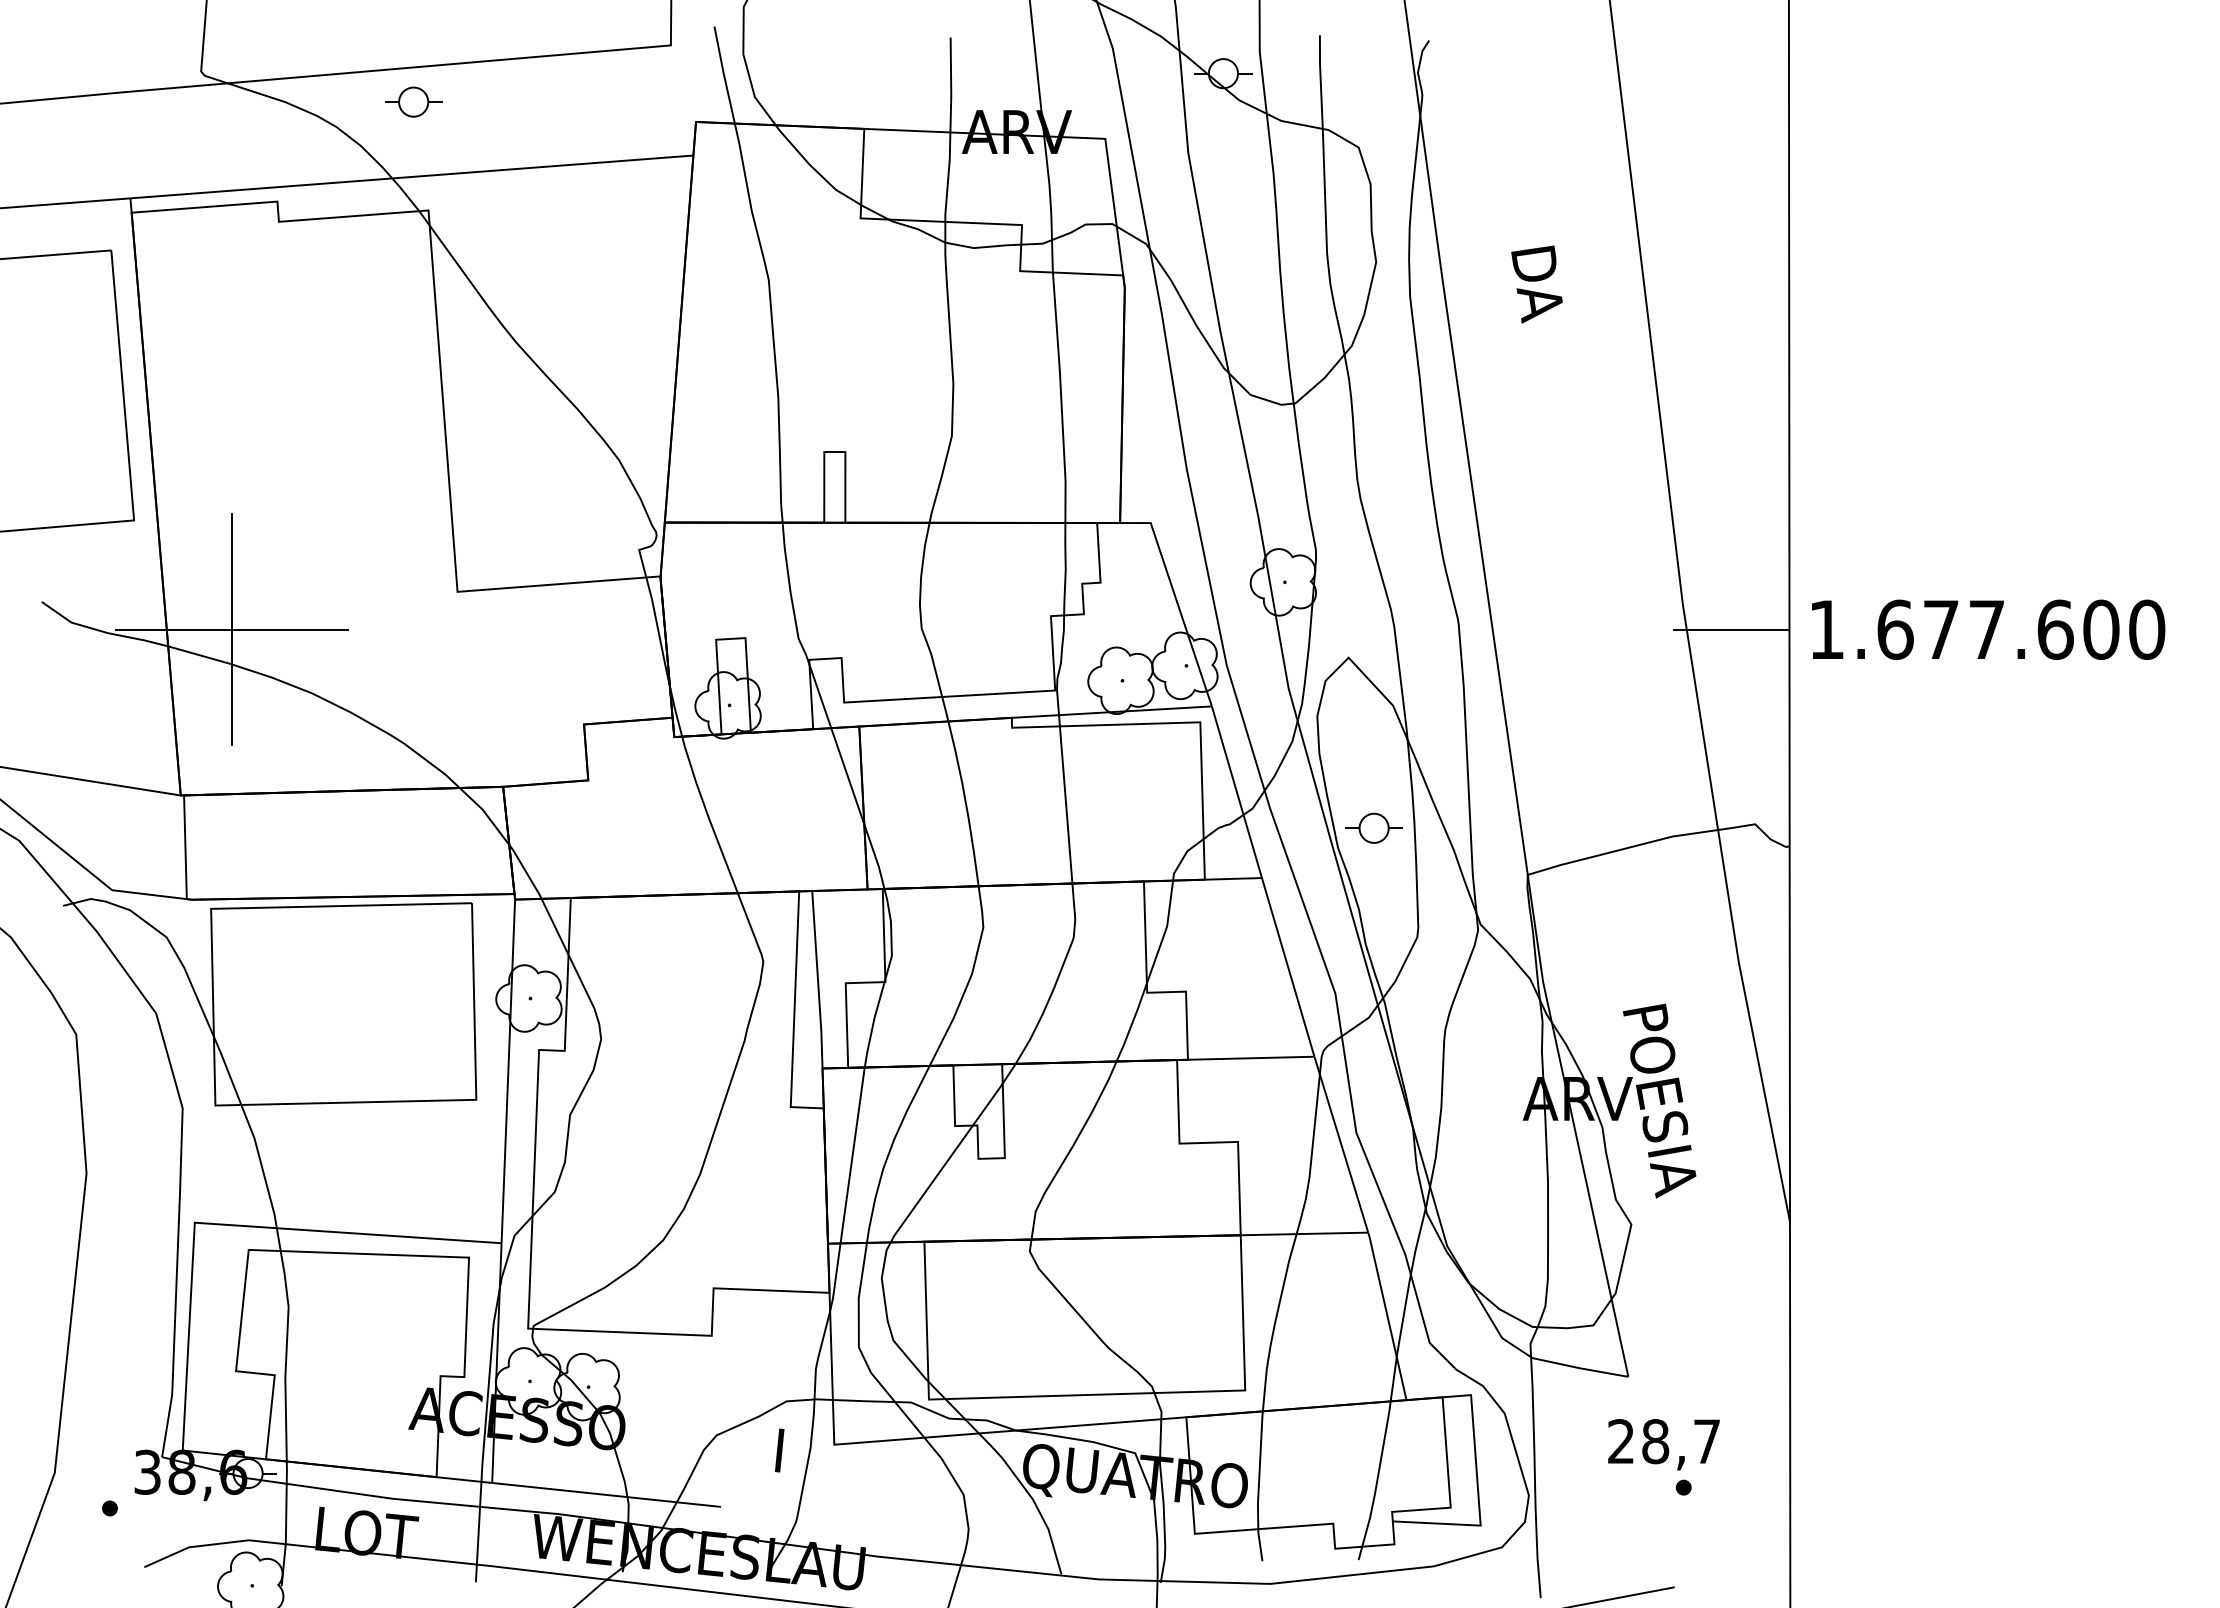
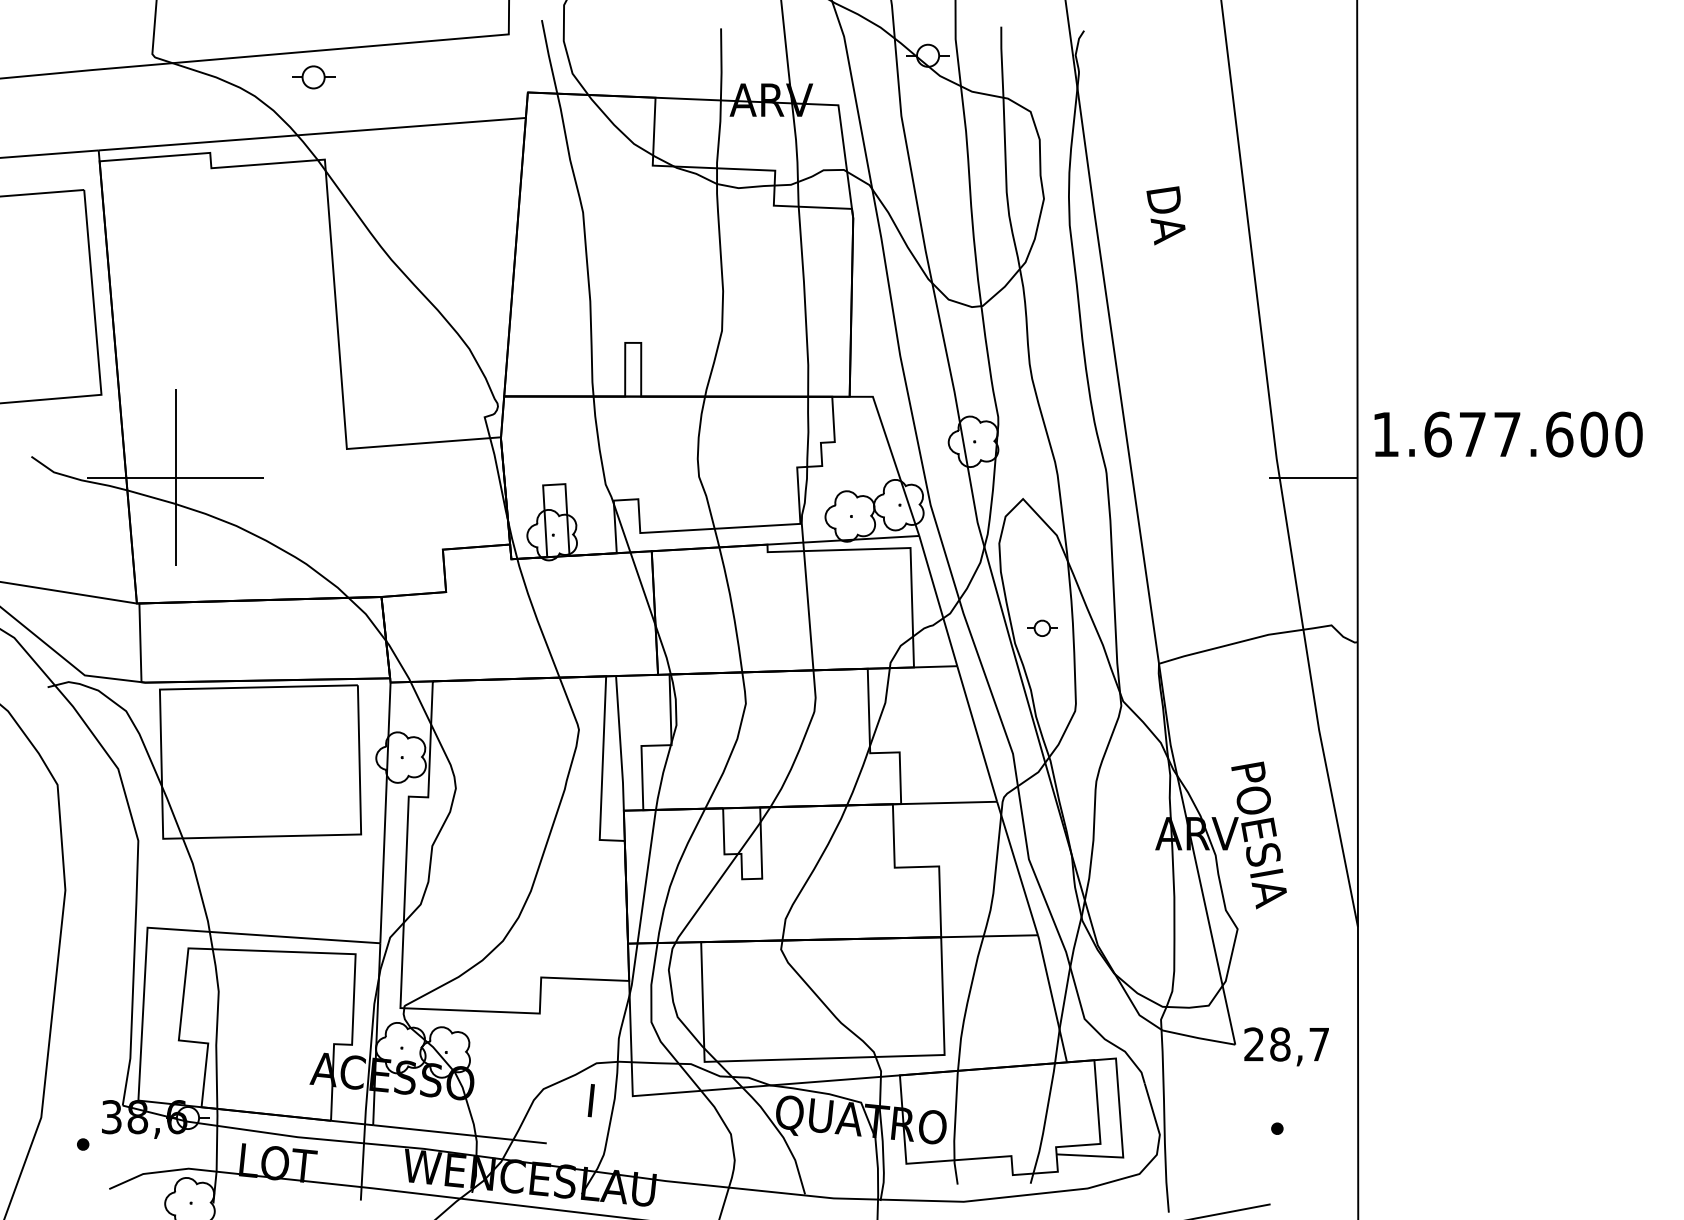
text: (1988, 629) -> (1508, 434), moved
part: (1373, 827) -> (1041, 627), size x0.7
text: (1663, 1444) -> (1286, 1046), moved

